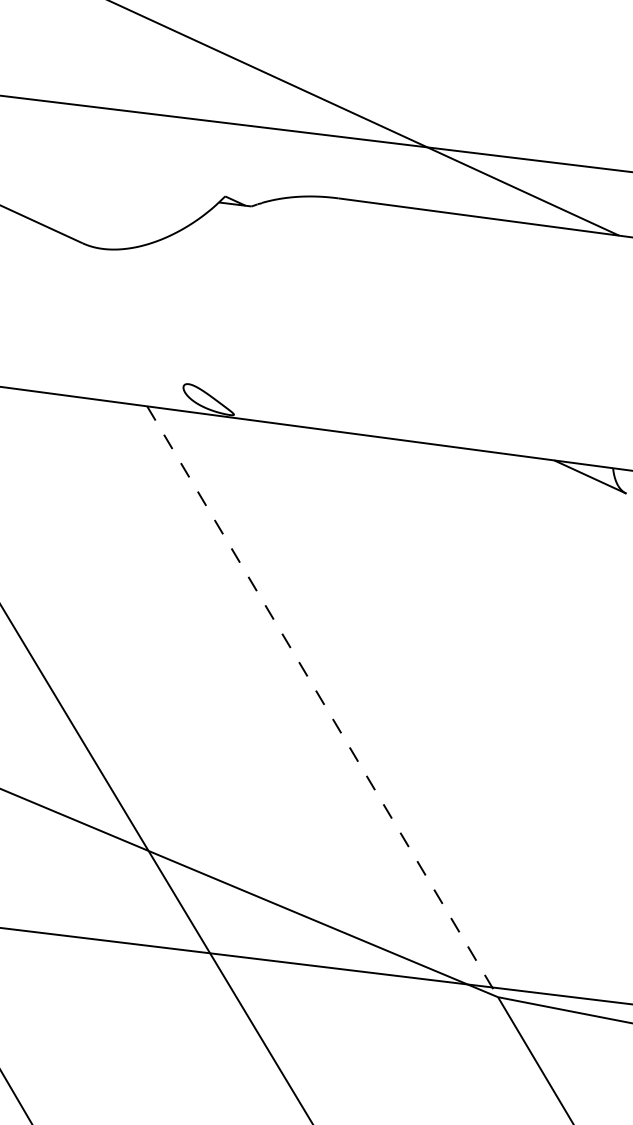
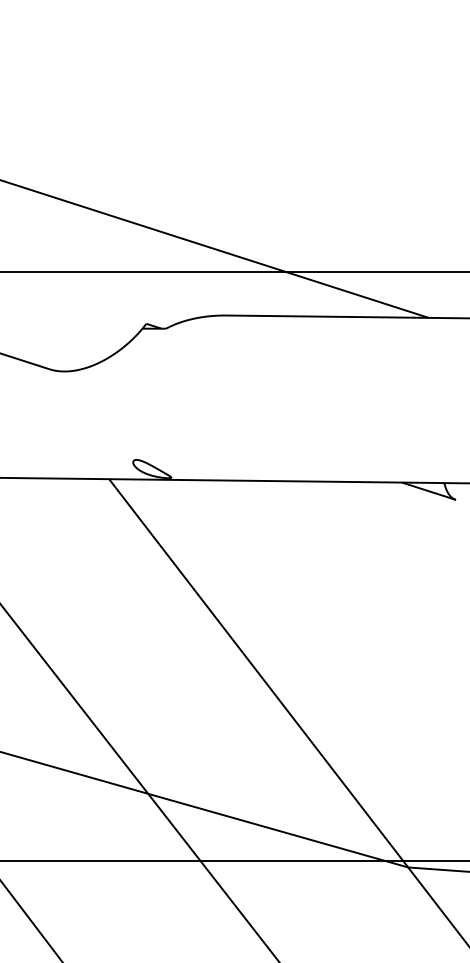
line: (322, 701) -> (258, 673), dashed -> solid

